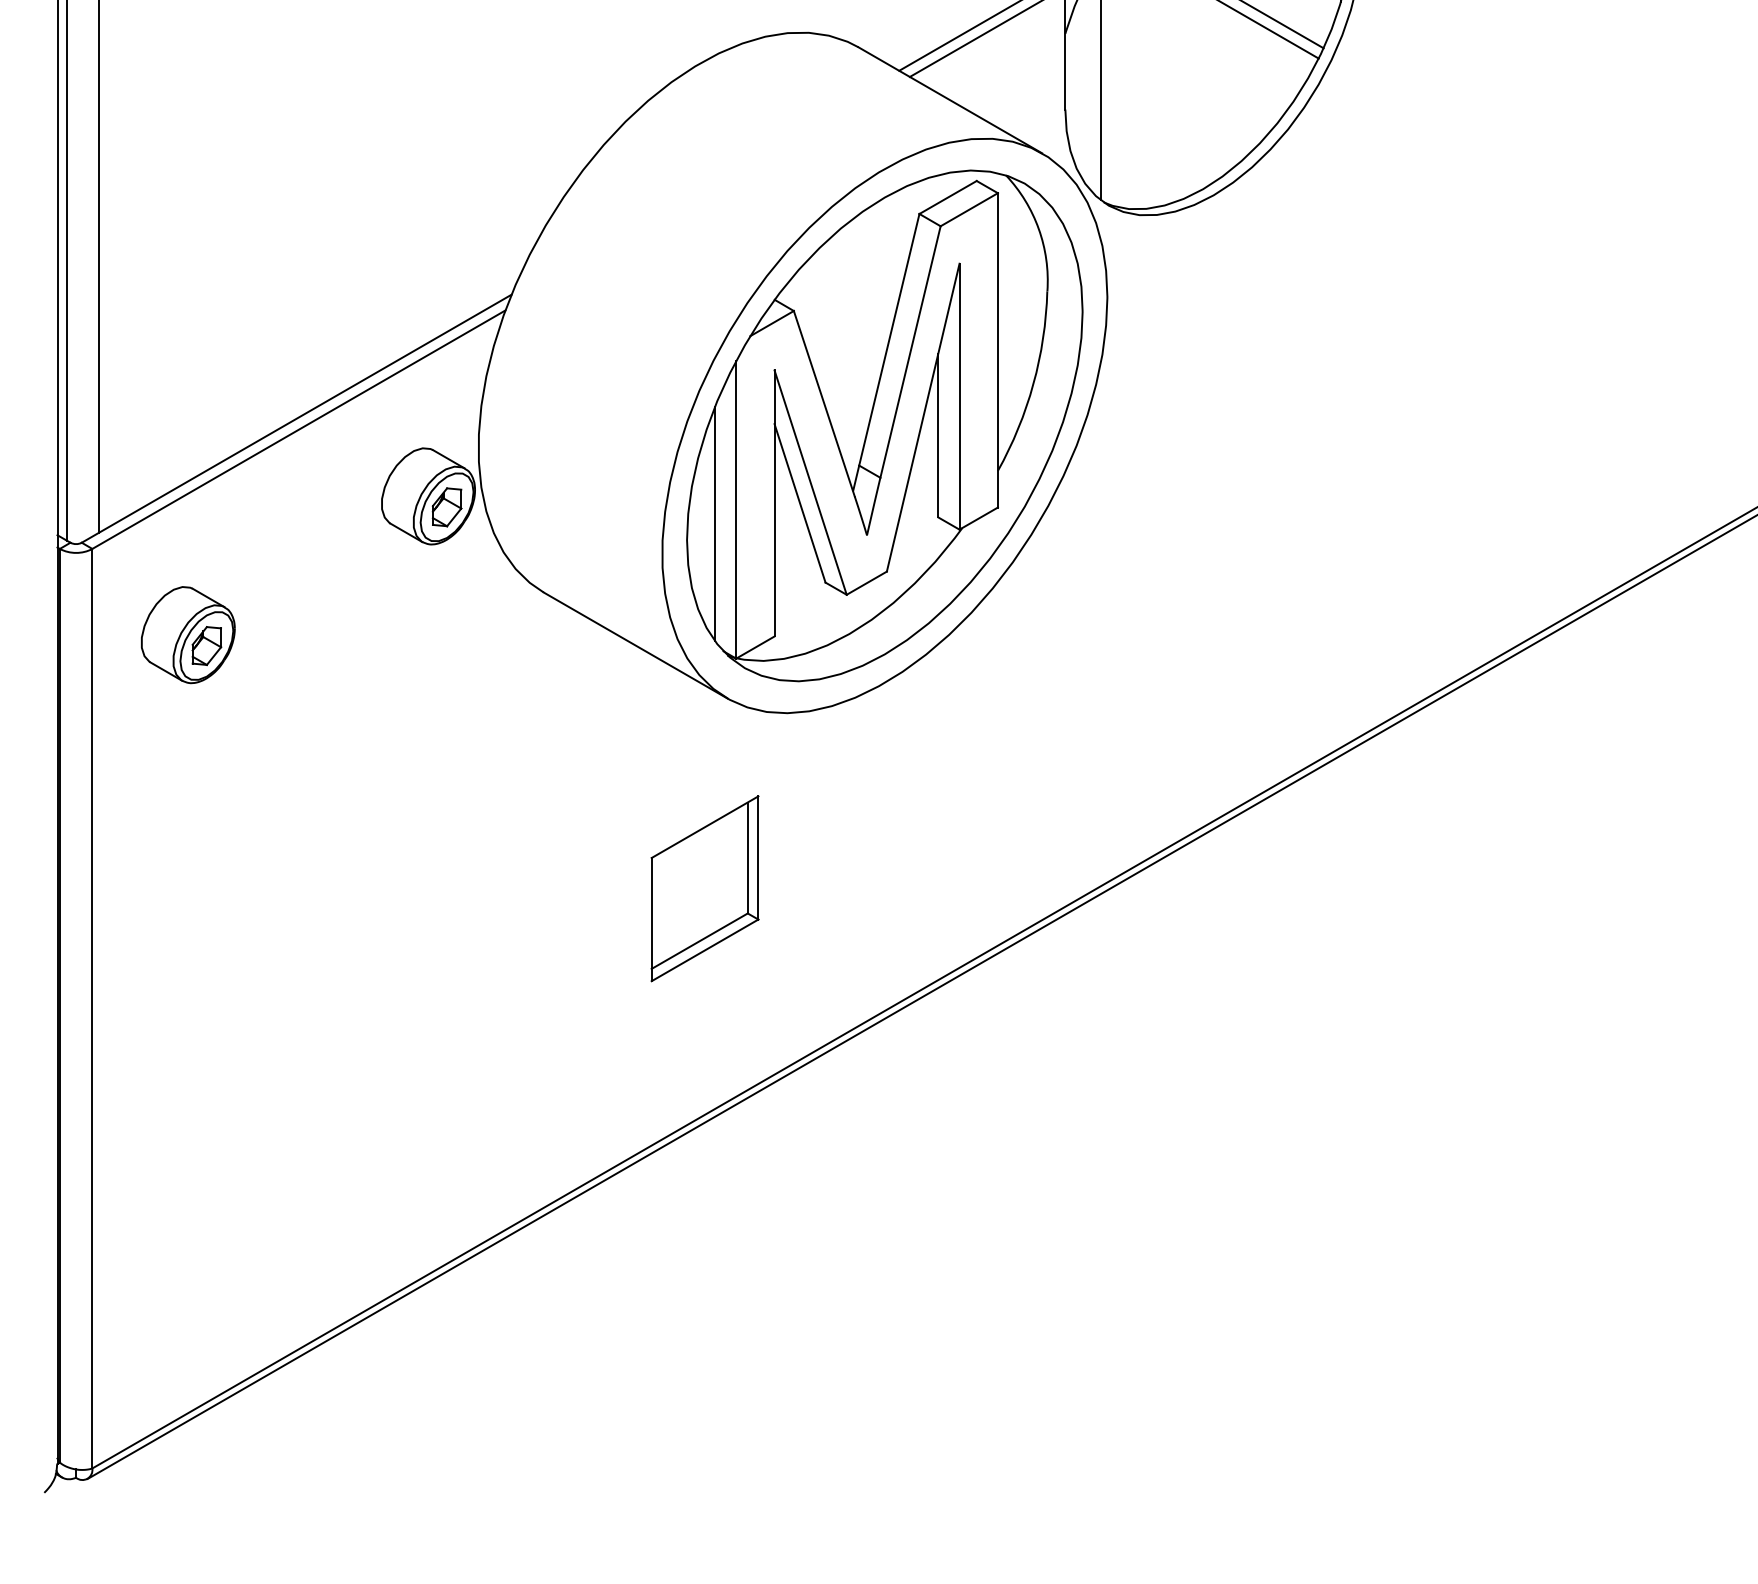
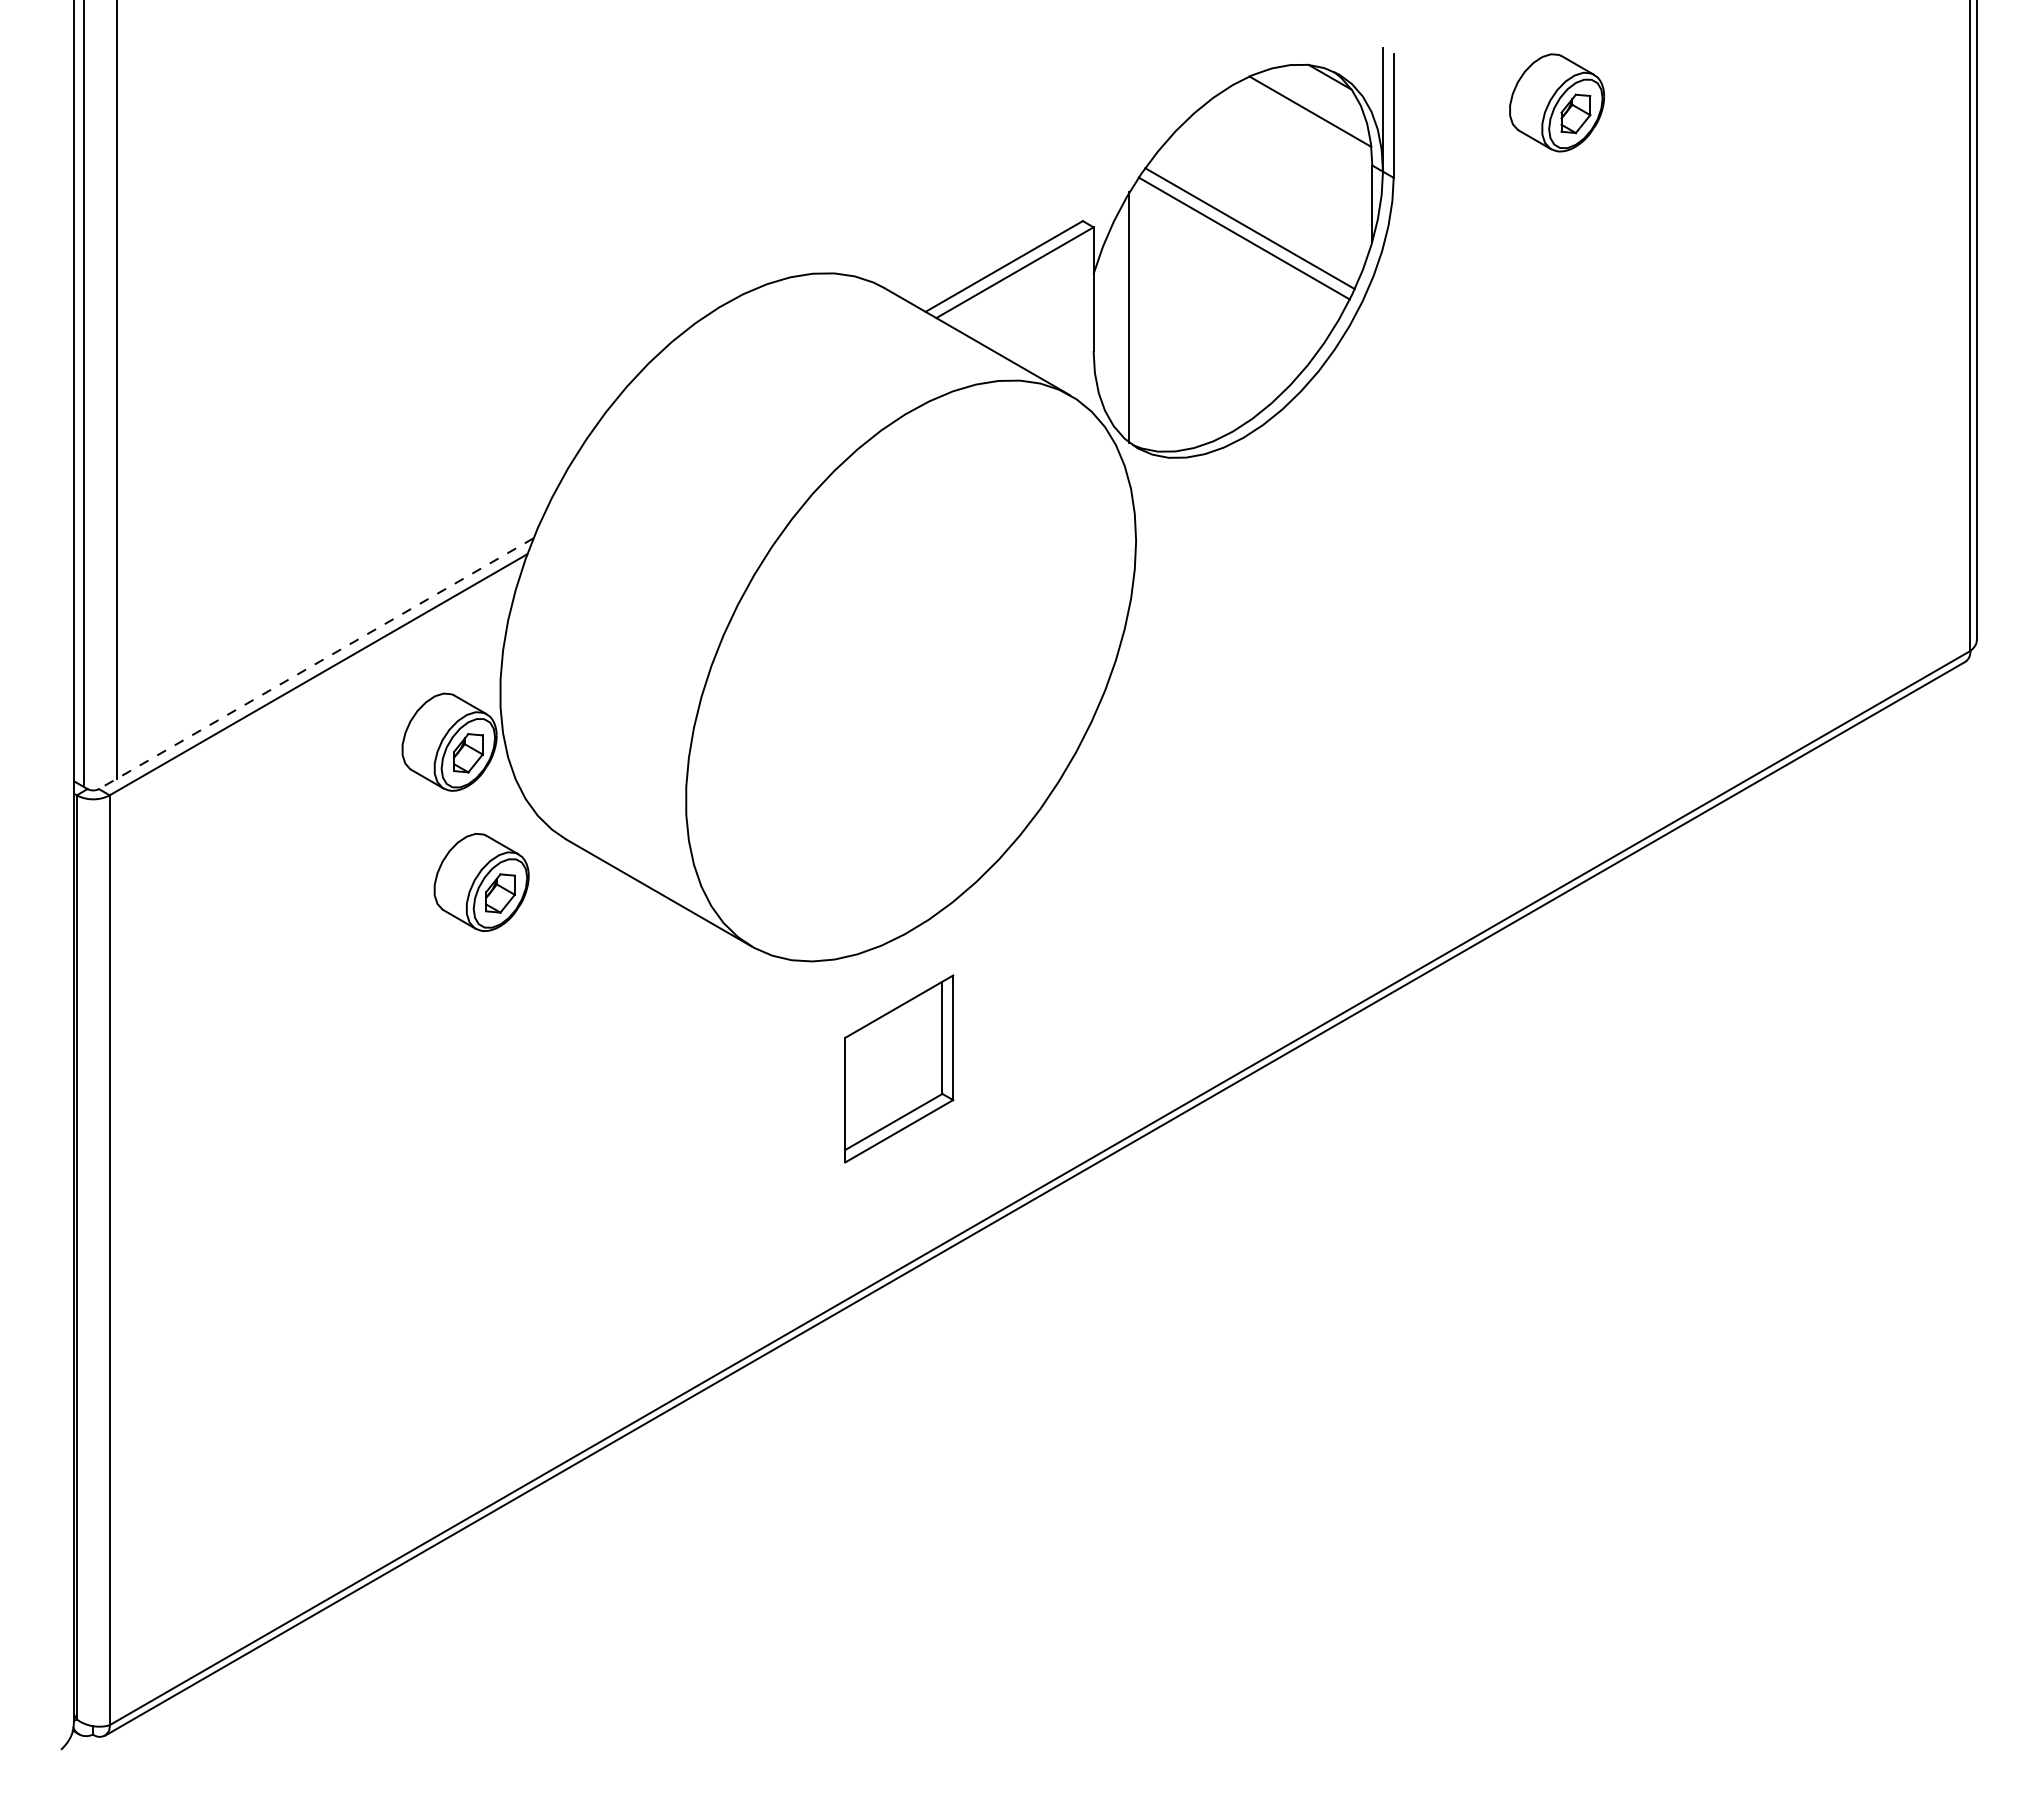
line: (296, 418) -> (316, 663), solid -> dashed
part: (884, 425) -> (910, 670), removed
part: (188, 635) -> (481, 882), moved
part: (705, 888) -> (899, 1068), moved

